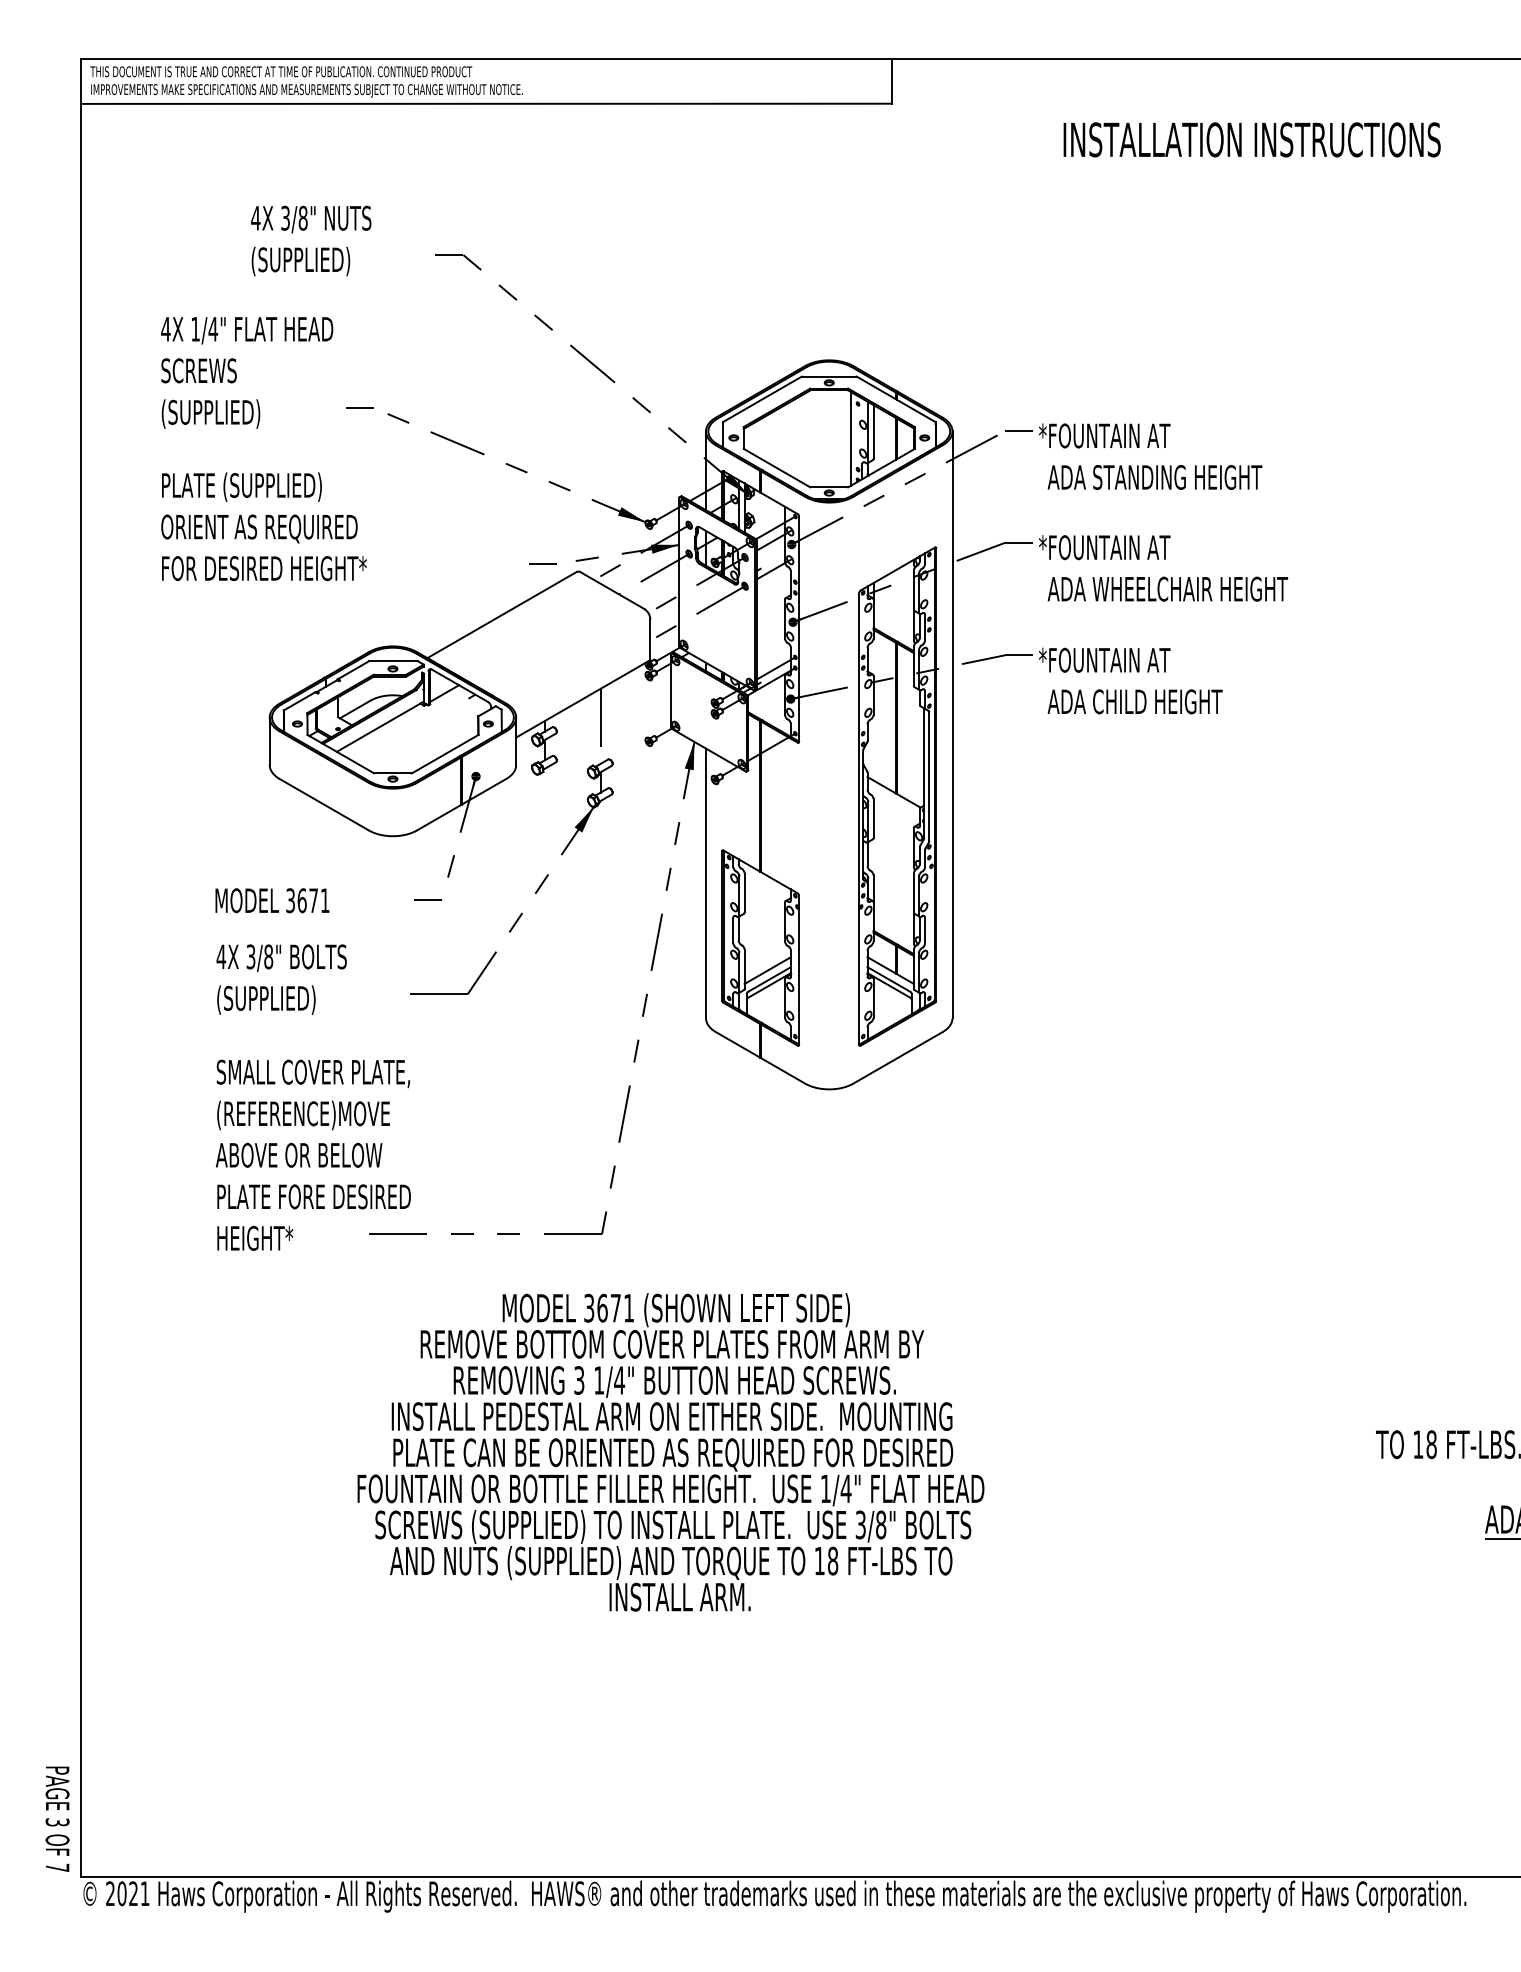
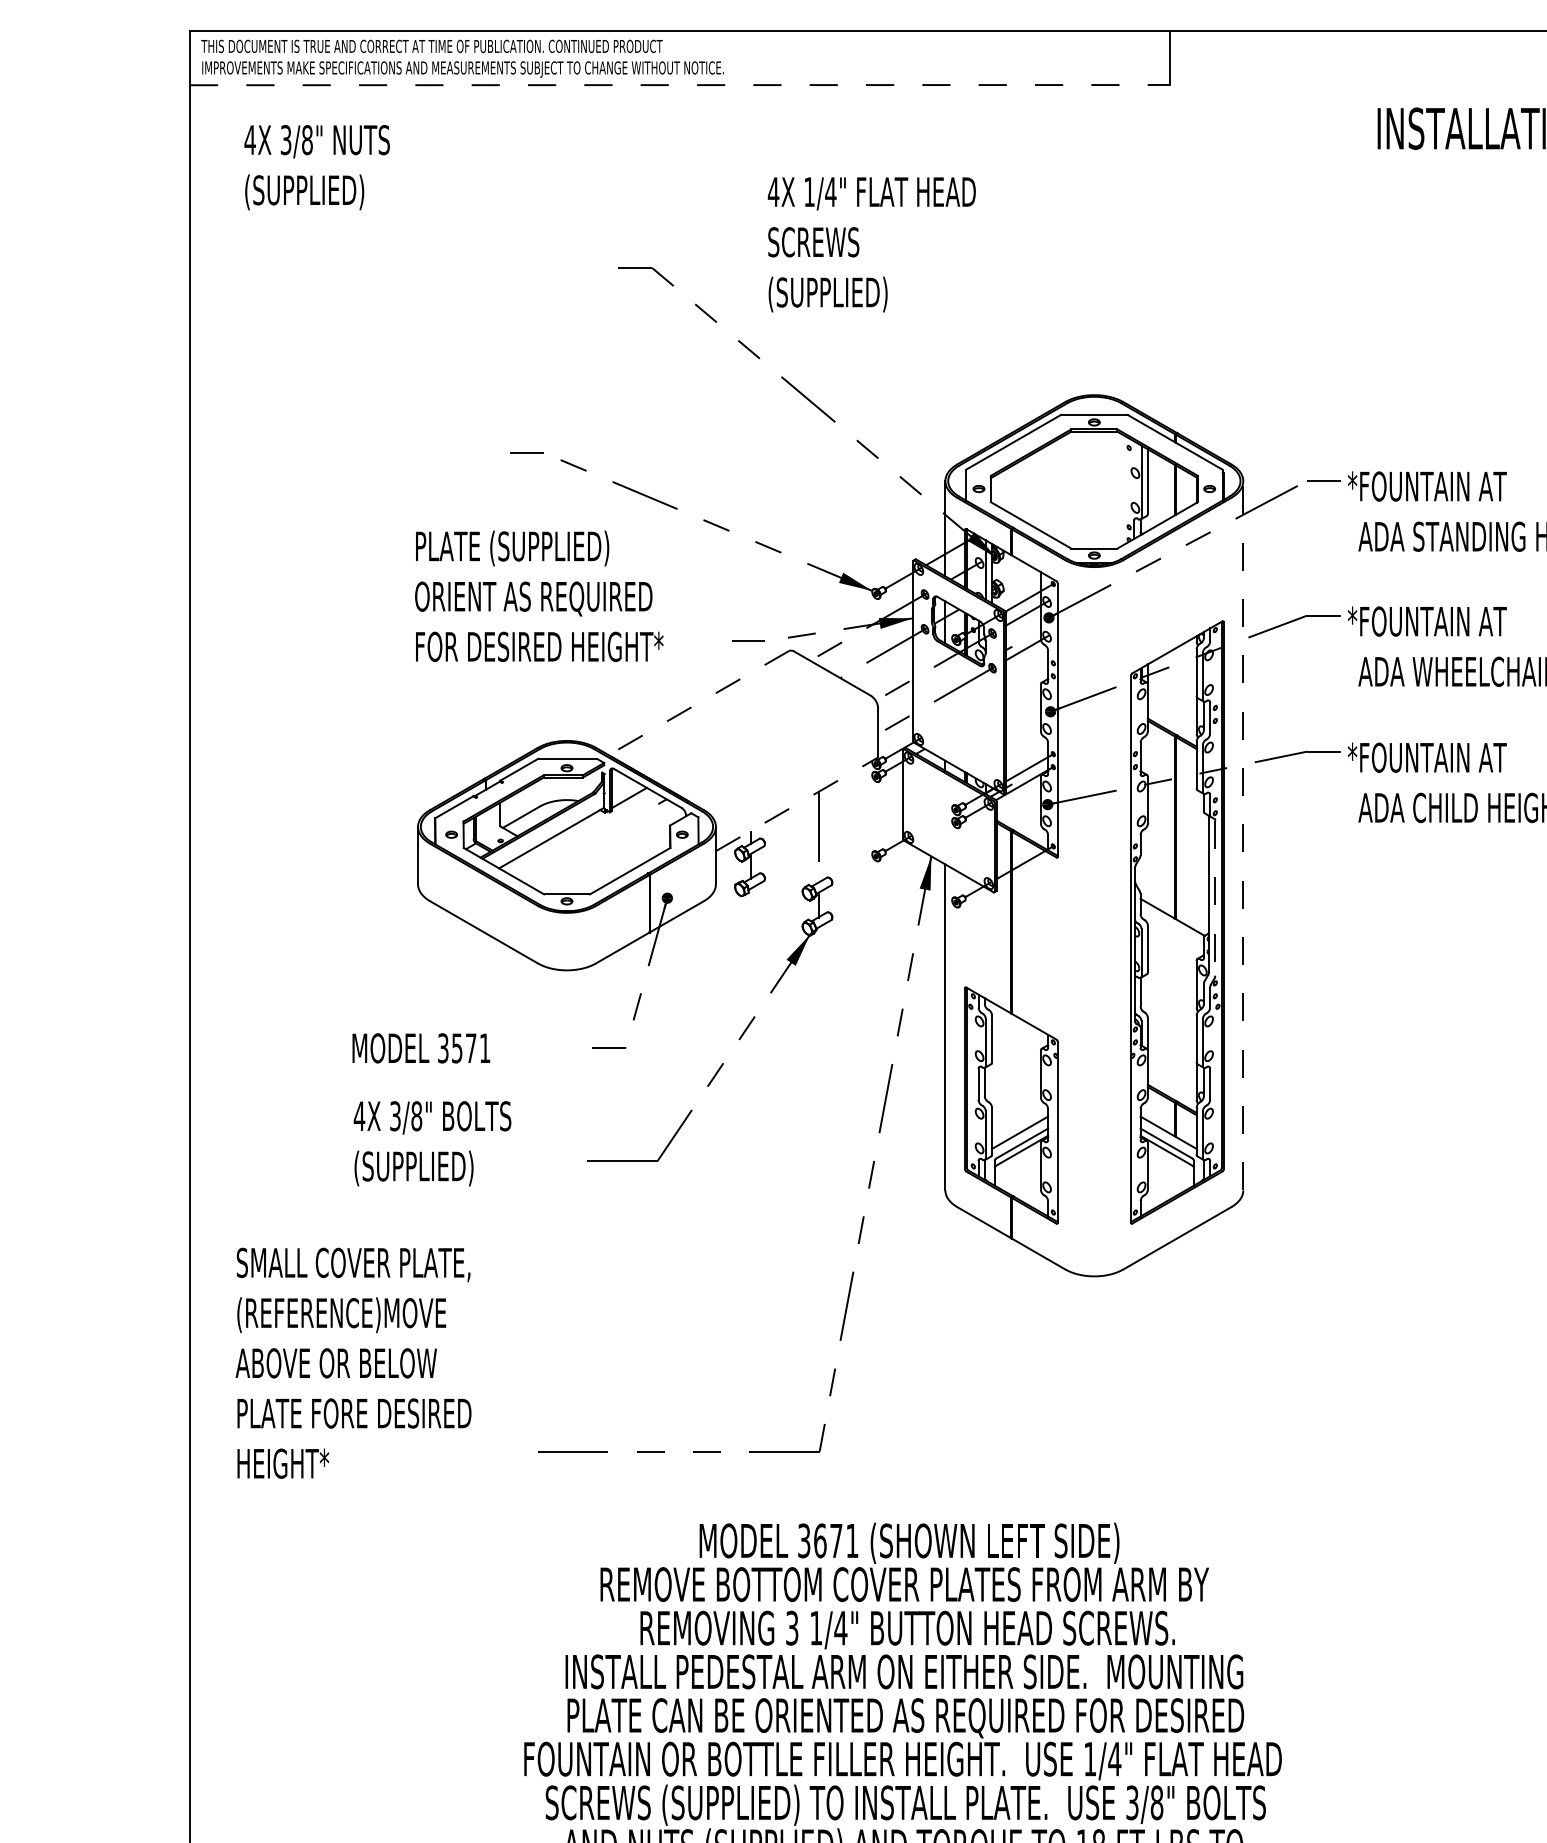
line: (487, 103) -> (681, 84), solid -> dashed
text: (311, 240) -> (317, 166), moved
text: (247, 372) -> (872, 244), moved
line: (851, 438) -> (1121, 489), removed
text: (263, 526) -> (538, 596), moved
line: (501, 615) -> (698, 703), solid -> dashed
line: (583, 698) -> (797, 803), solid -> dashed
line: (952, 724) -> (1243, 835), solid -> dashed
line: (929, 776) -> (1215, 898), solid -> dashed
text: (301, 900) -> (456, 1048), 3671 -> 3571
text: (313, 1154) -> (353, 1362), moved

